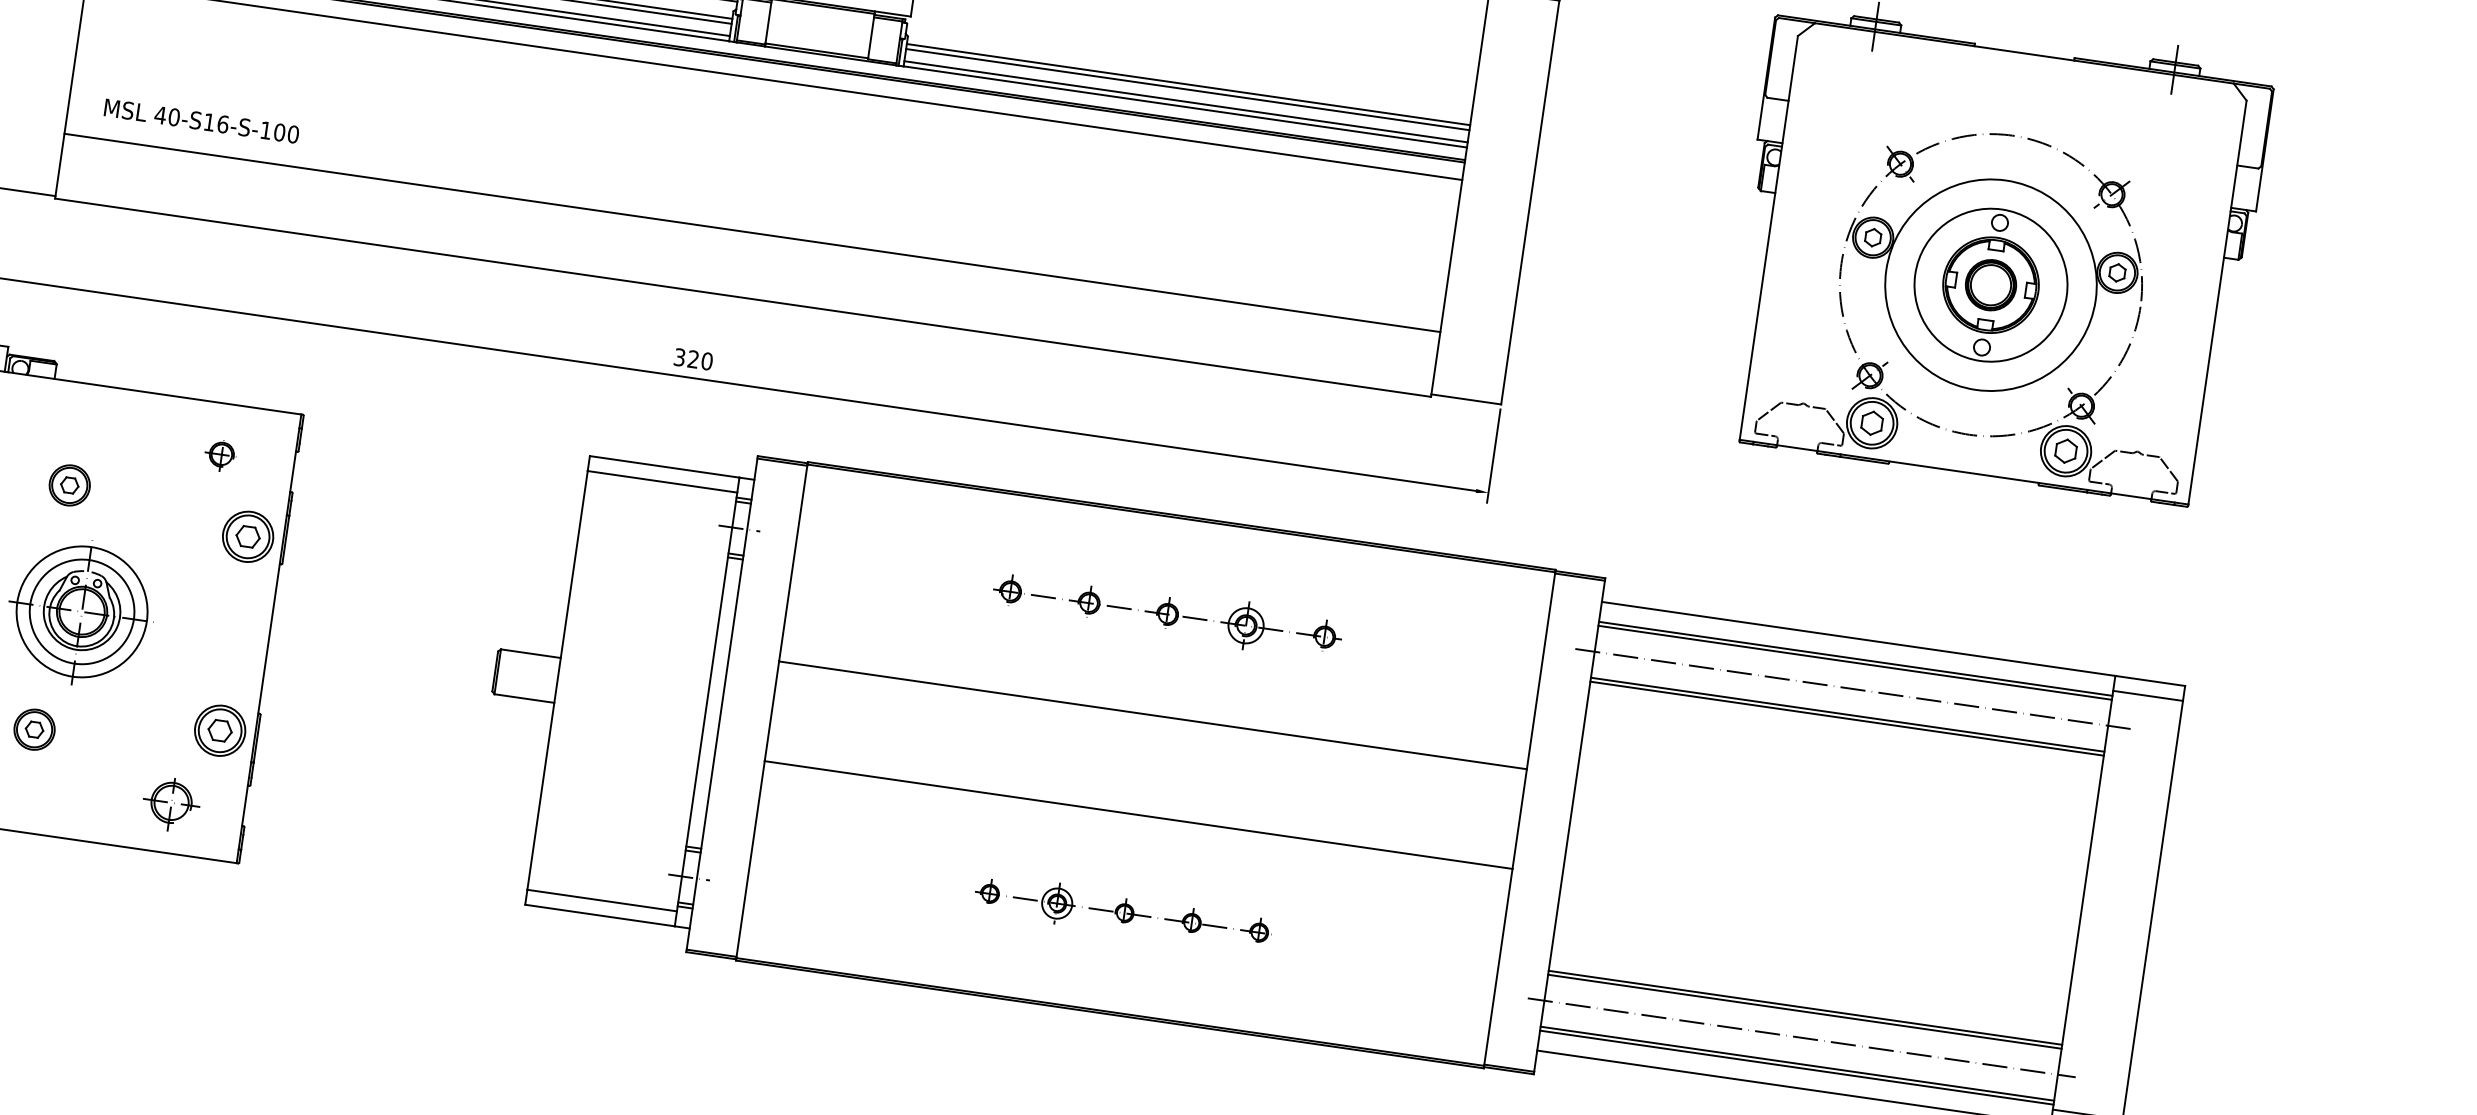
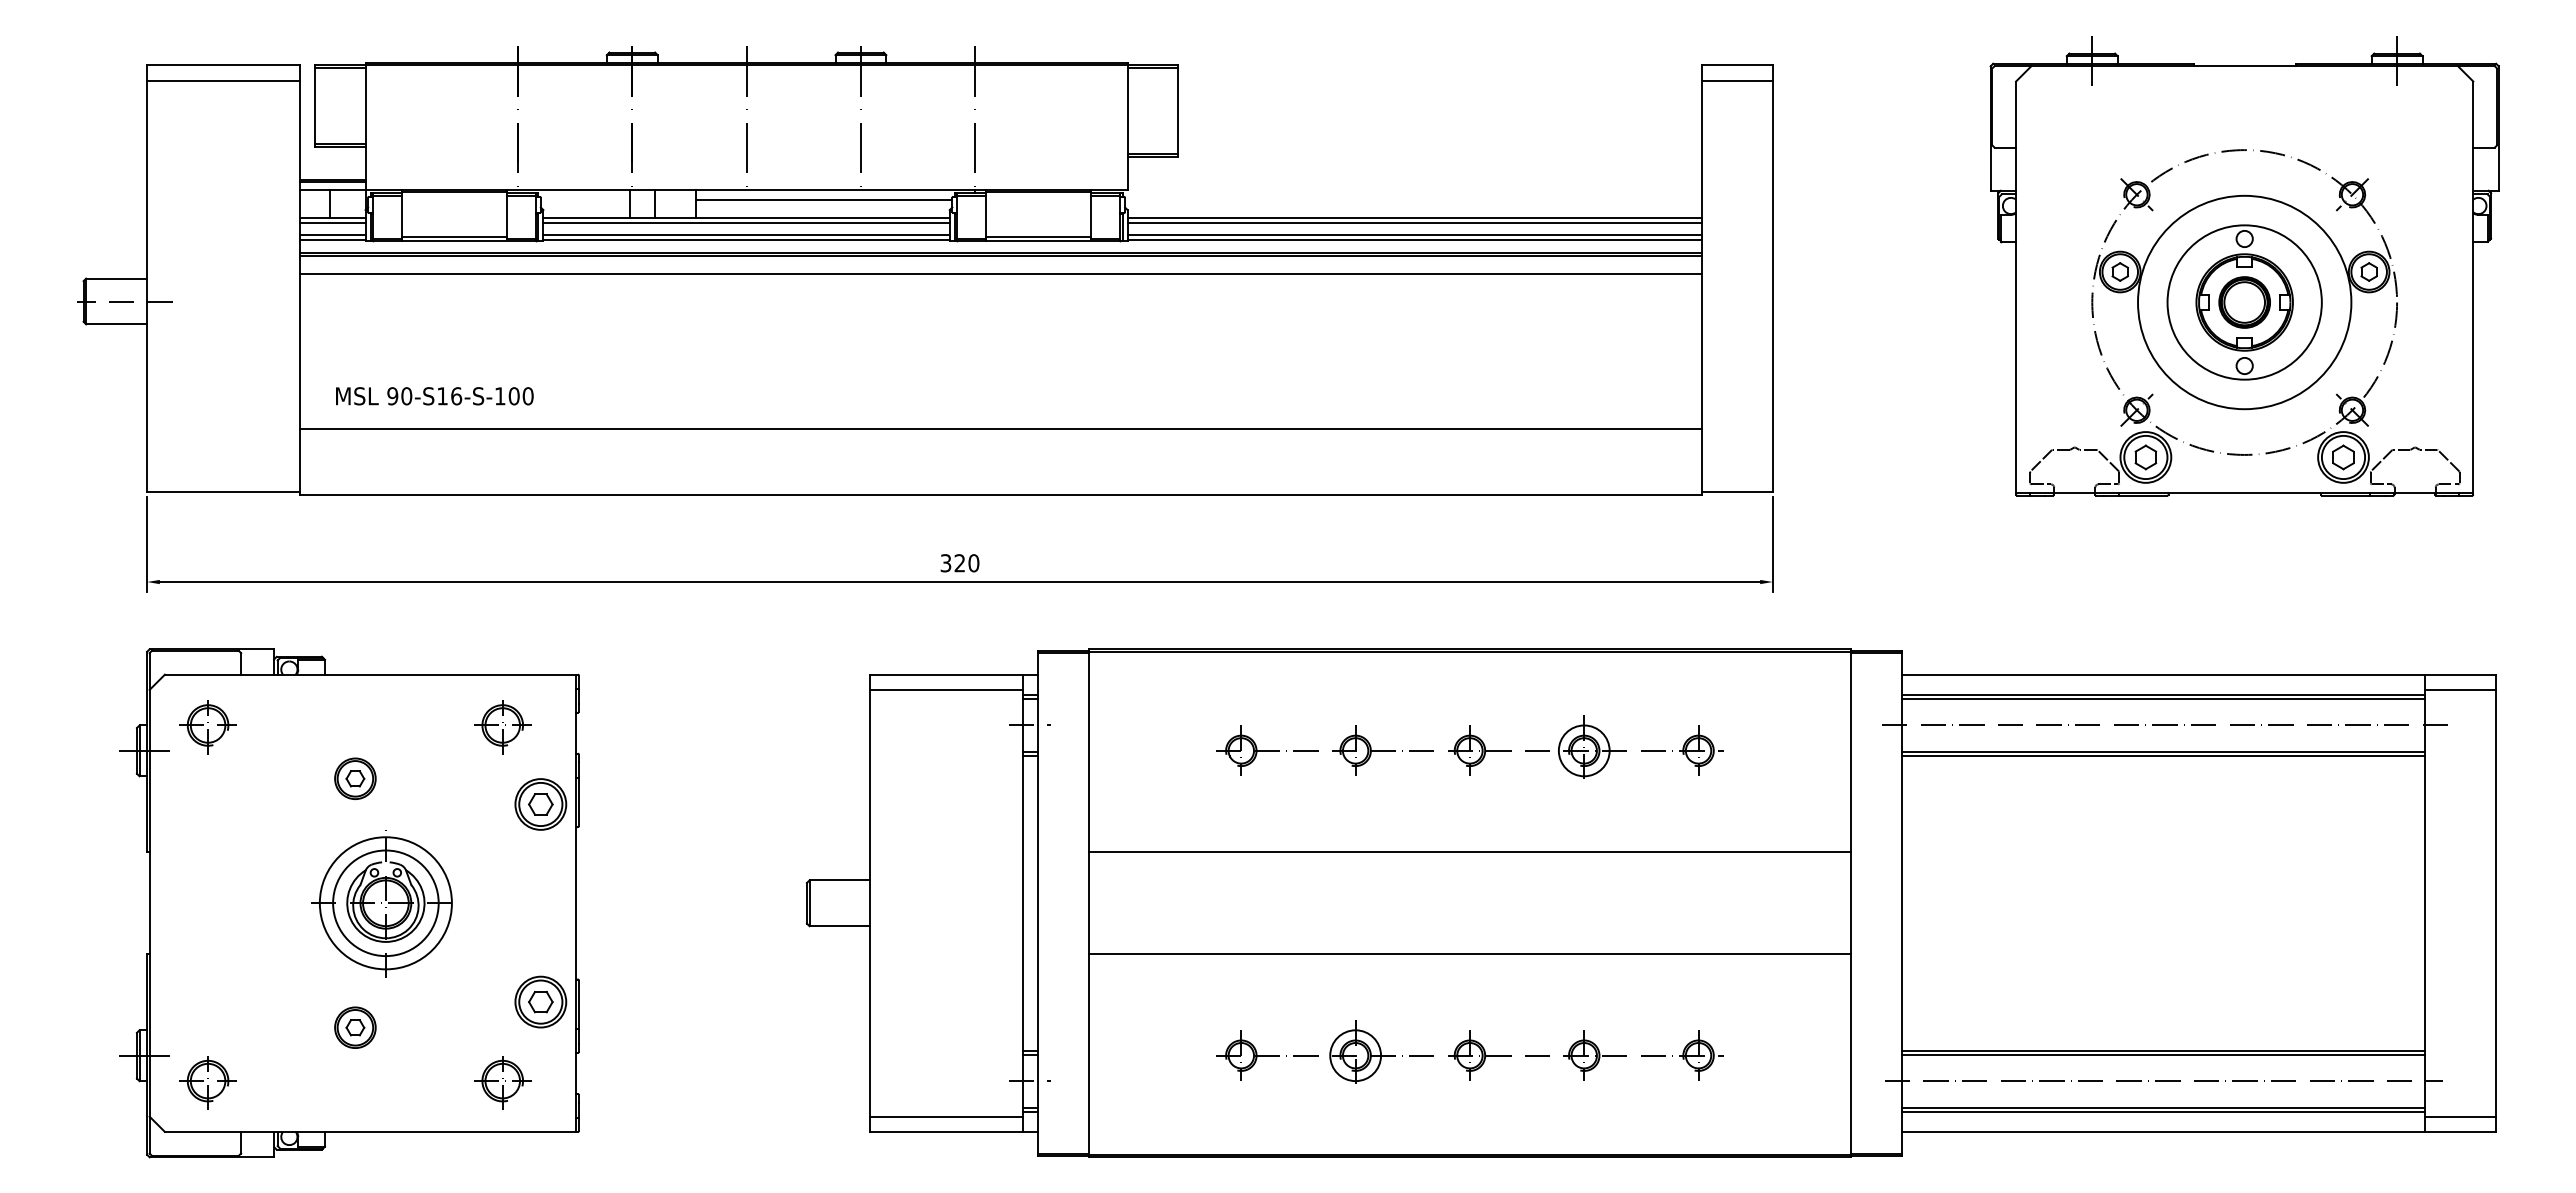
text: (160, 115) -> (392, 396), 40-S16-S-100 -> 90-S16-S-100
part: (221, 455) -> (502, 727), size x1.67
part: (1167, 611) -> (1469, 746), size x1.43
part: (1124, 910) -> (1469, 1051), size x1.67

